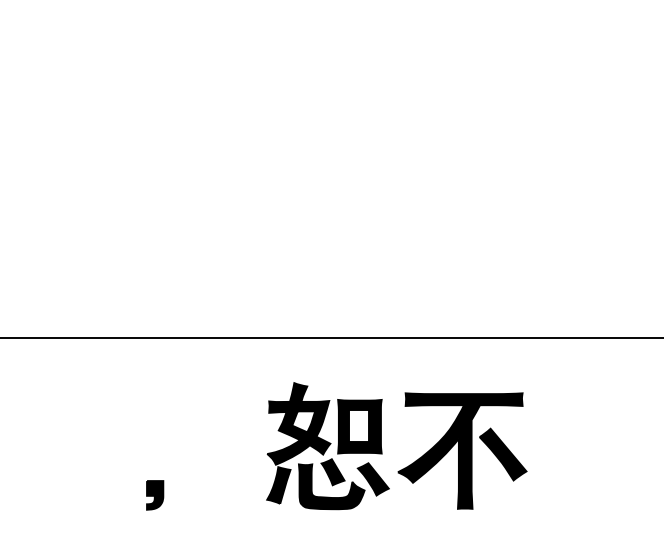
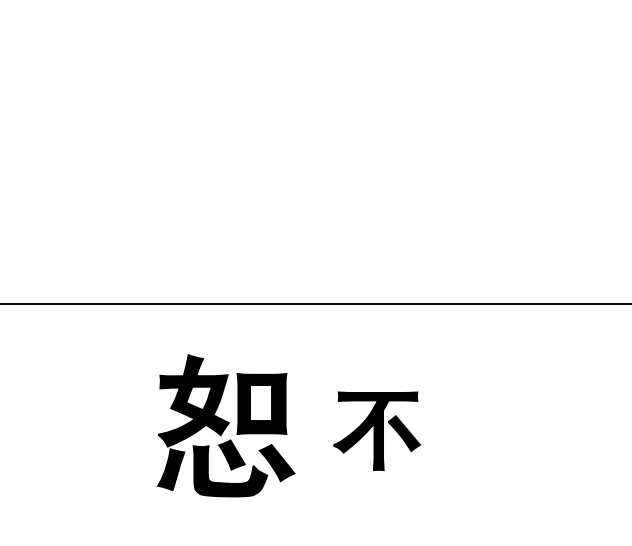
part: (462, 450) -> (376, 430), size x0.6
part: (155, 495) -> (32, 481), removed

